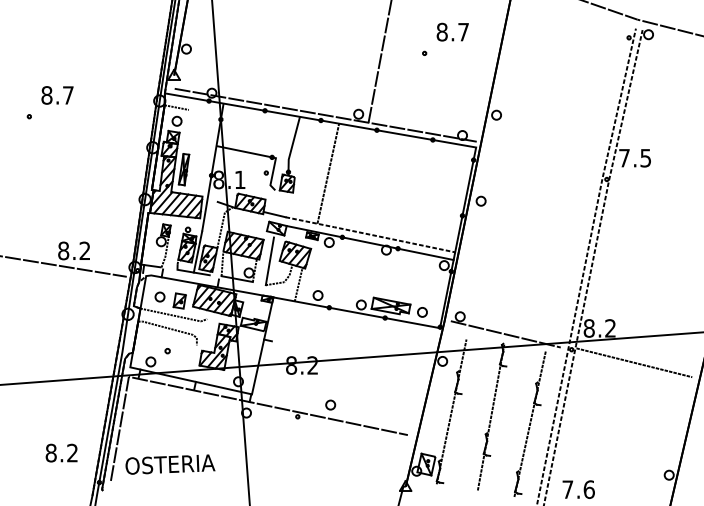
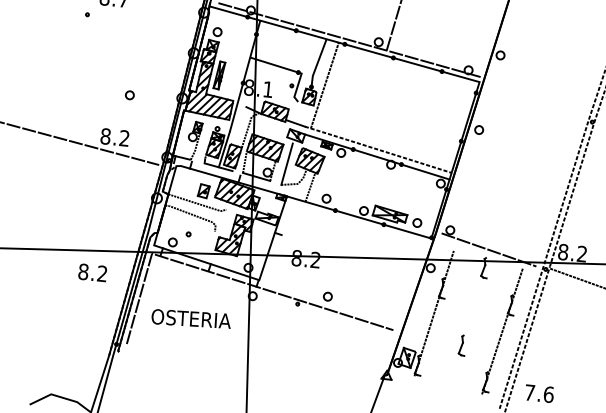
line: (176, 107) -> (218, 19), removed
line: (328, 173) -> (325, 85), moved
part: (159, 296) -> (129, 94), moved
line: (490, 417) -> (468, 322), removed
text: (61, 452) -> (92, 272), moved
text: (170, 464) -> (191, 318), moved

